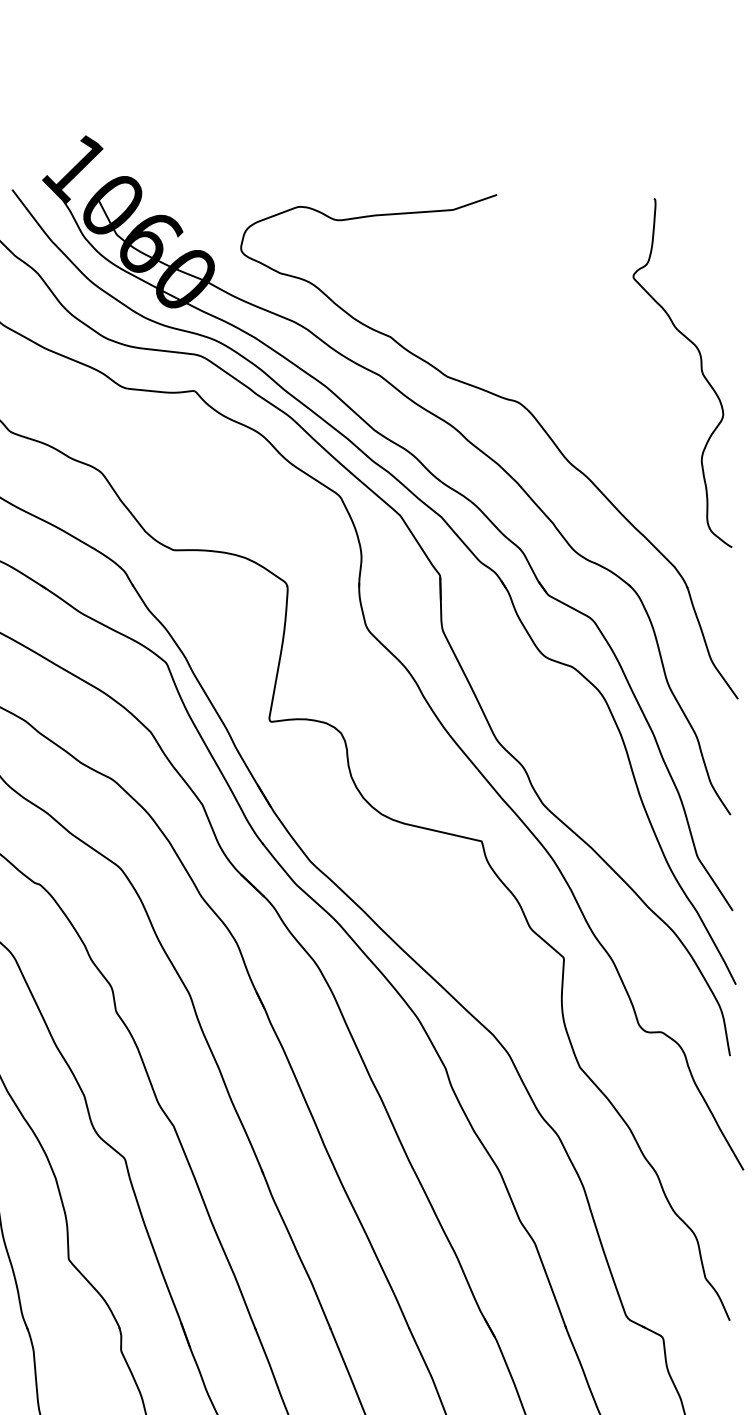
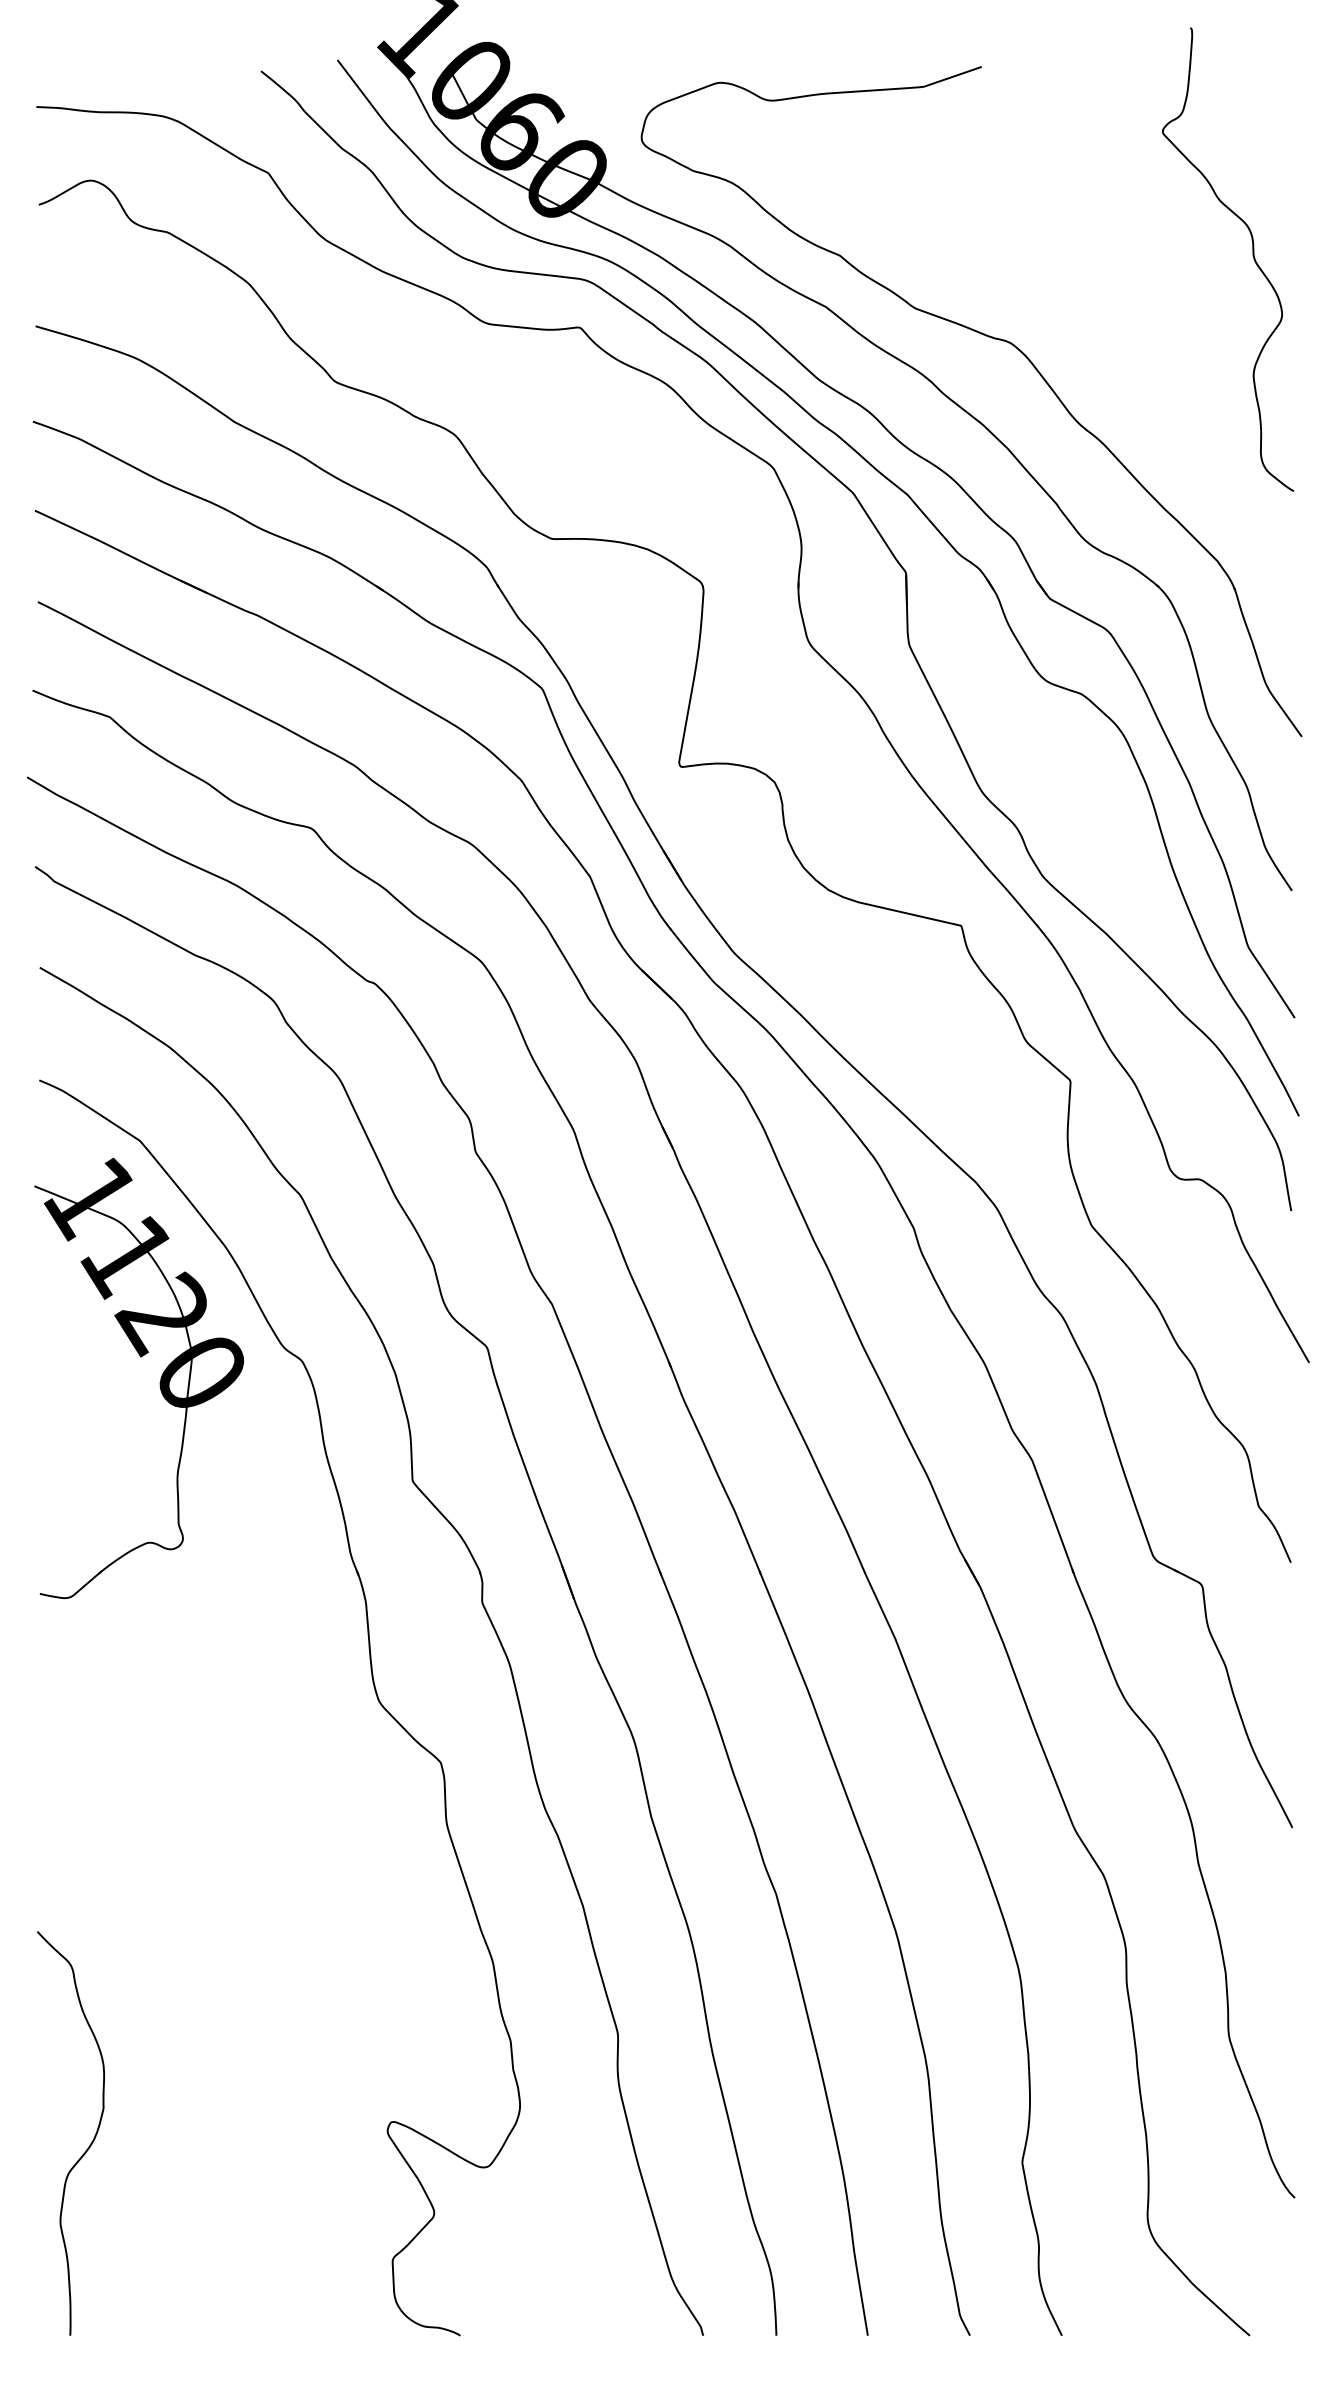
curve: (700, 369) -> (1252, 255), moved

